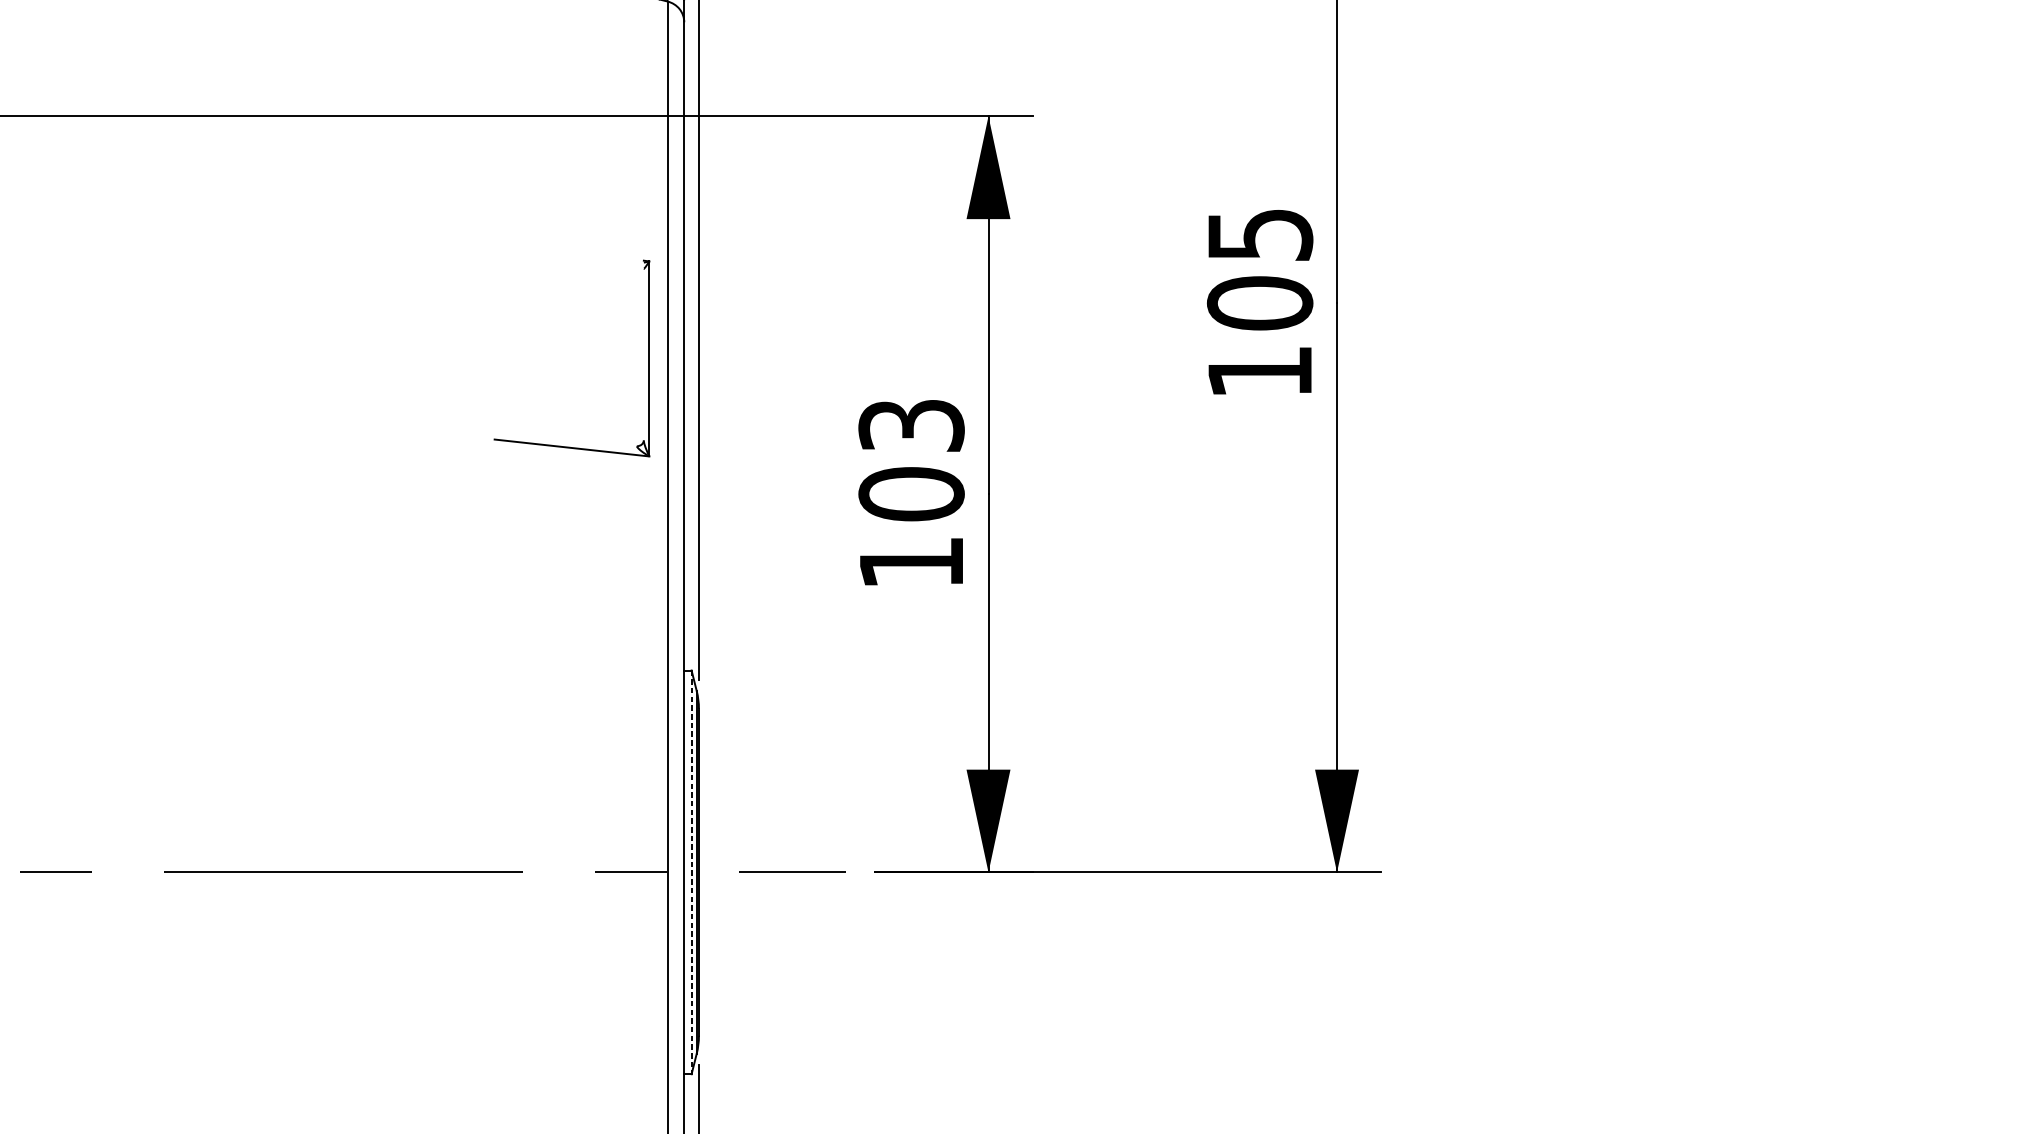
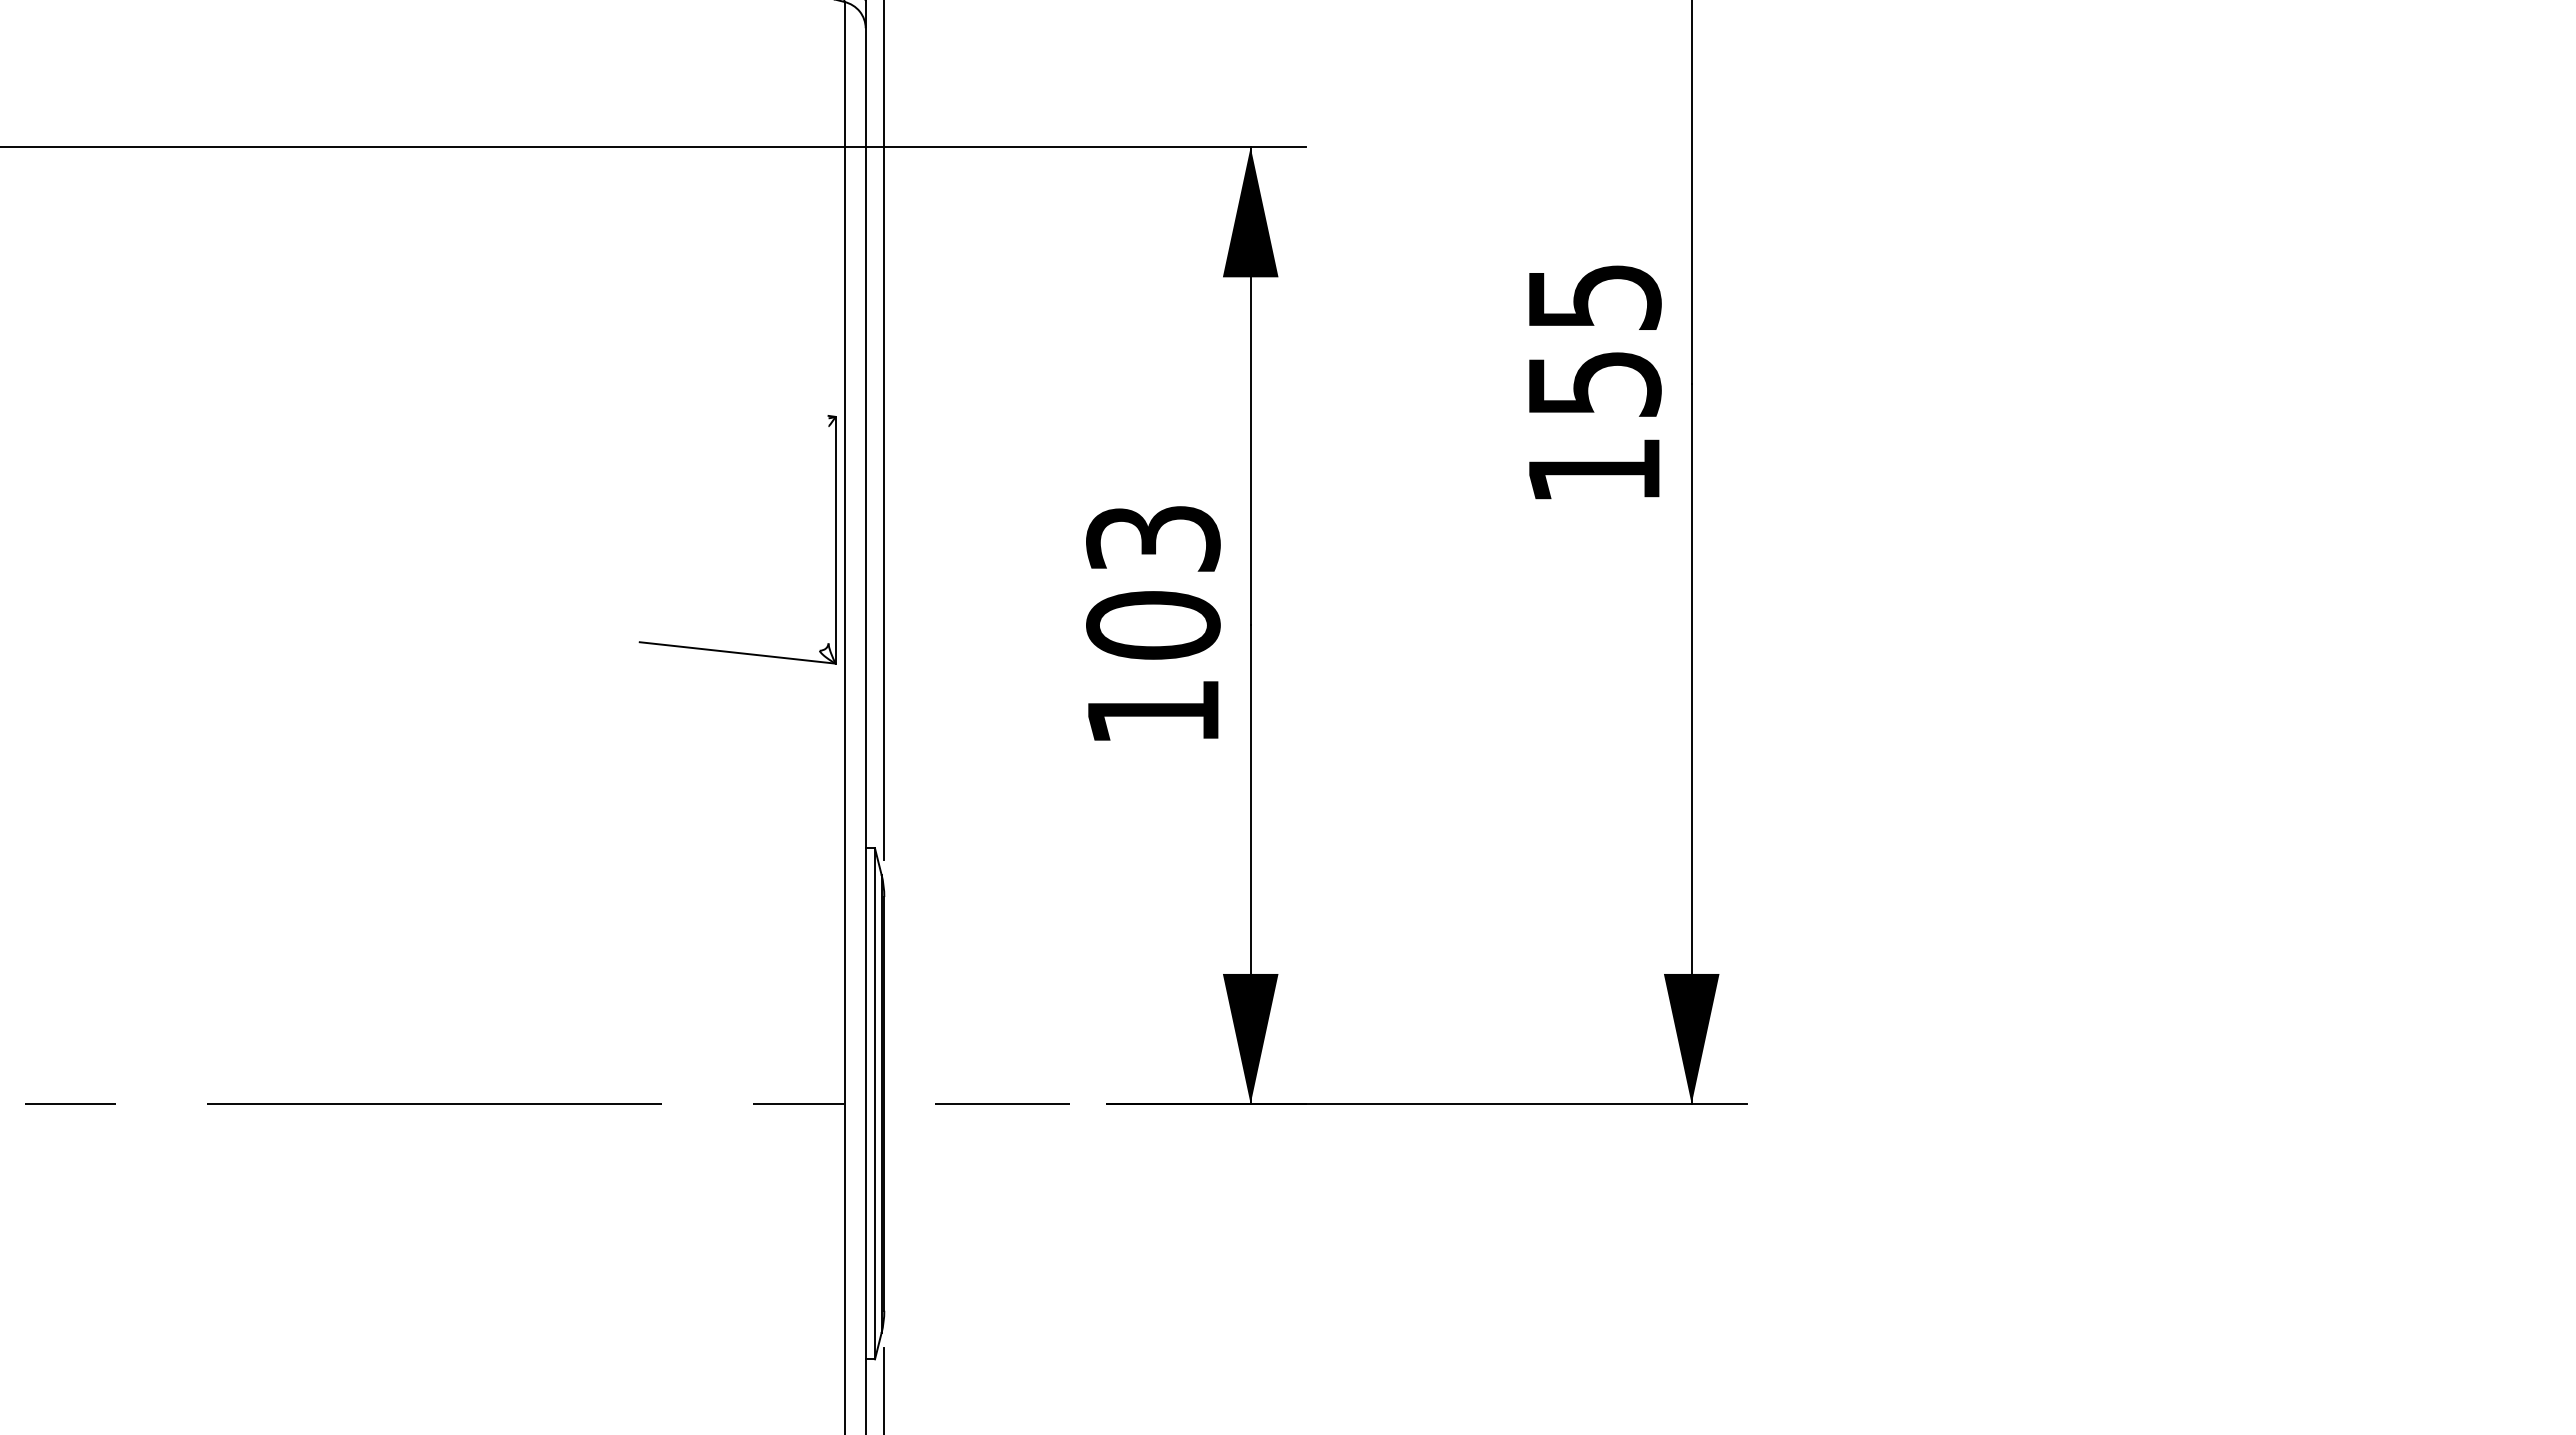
text: (1260, 303) -> (1594, 383), 105 -> 155
part: (649, 358) -> (835, 539), moved
line: (692, 872) -> (875, 1104), dashed -> solid

